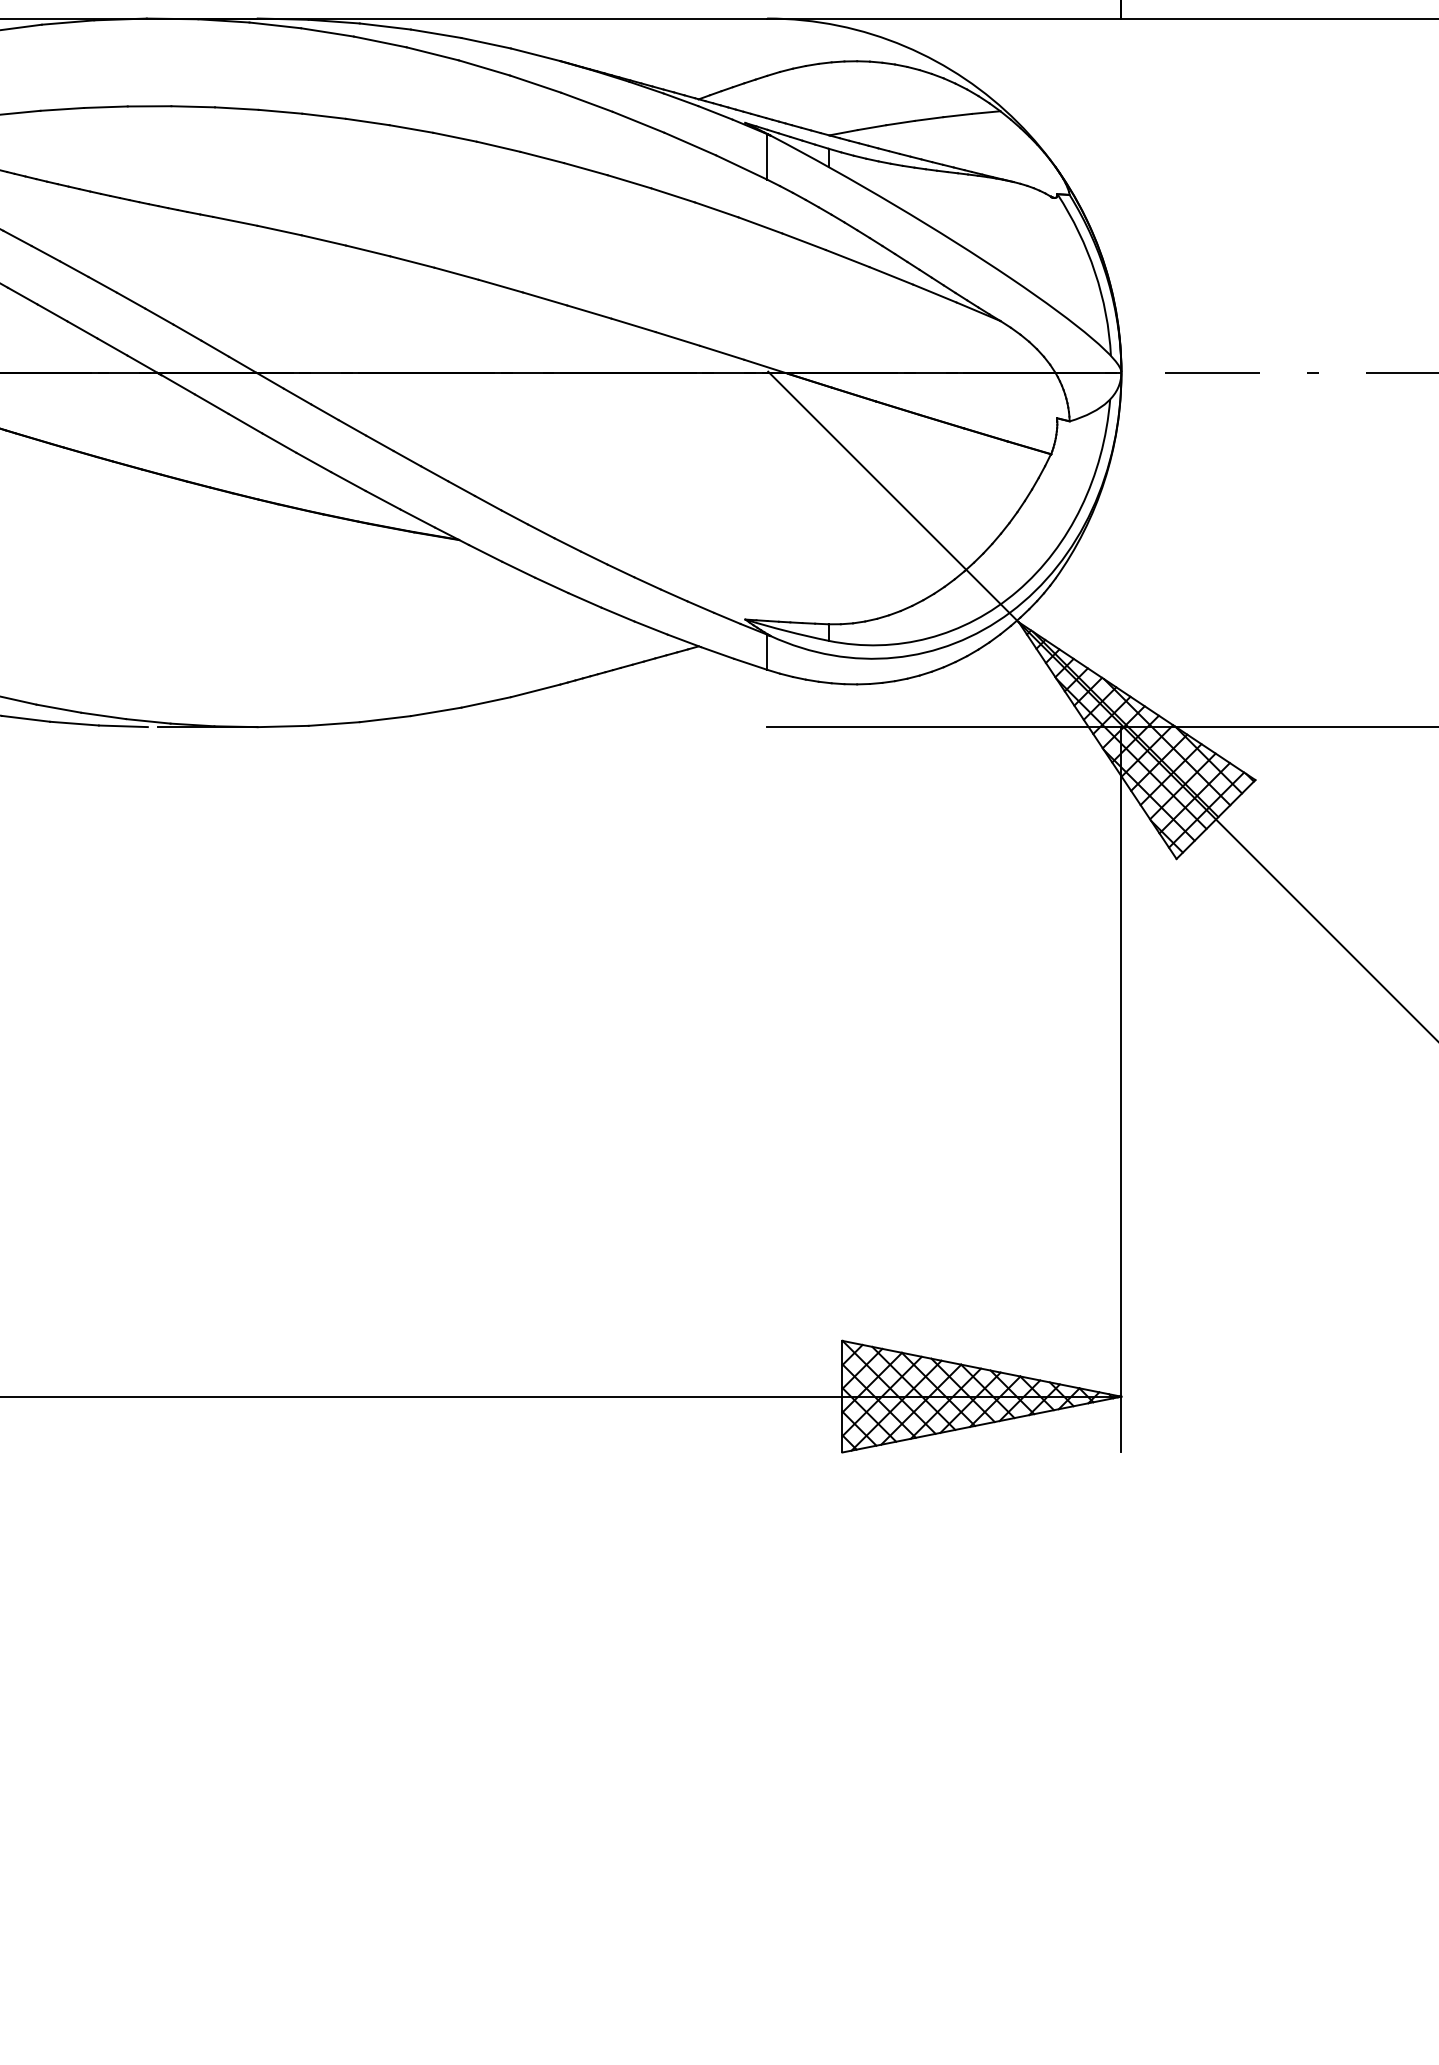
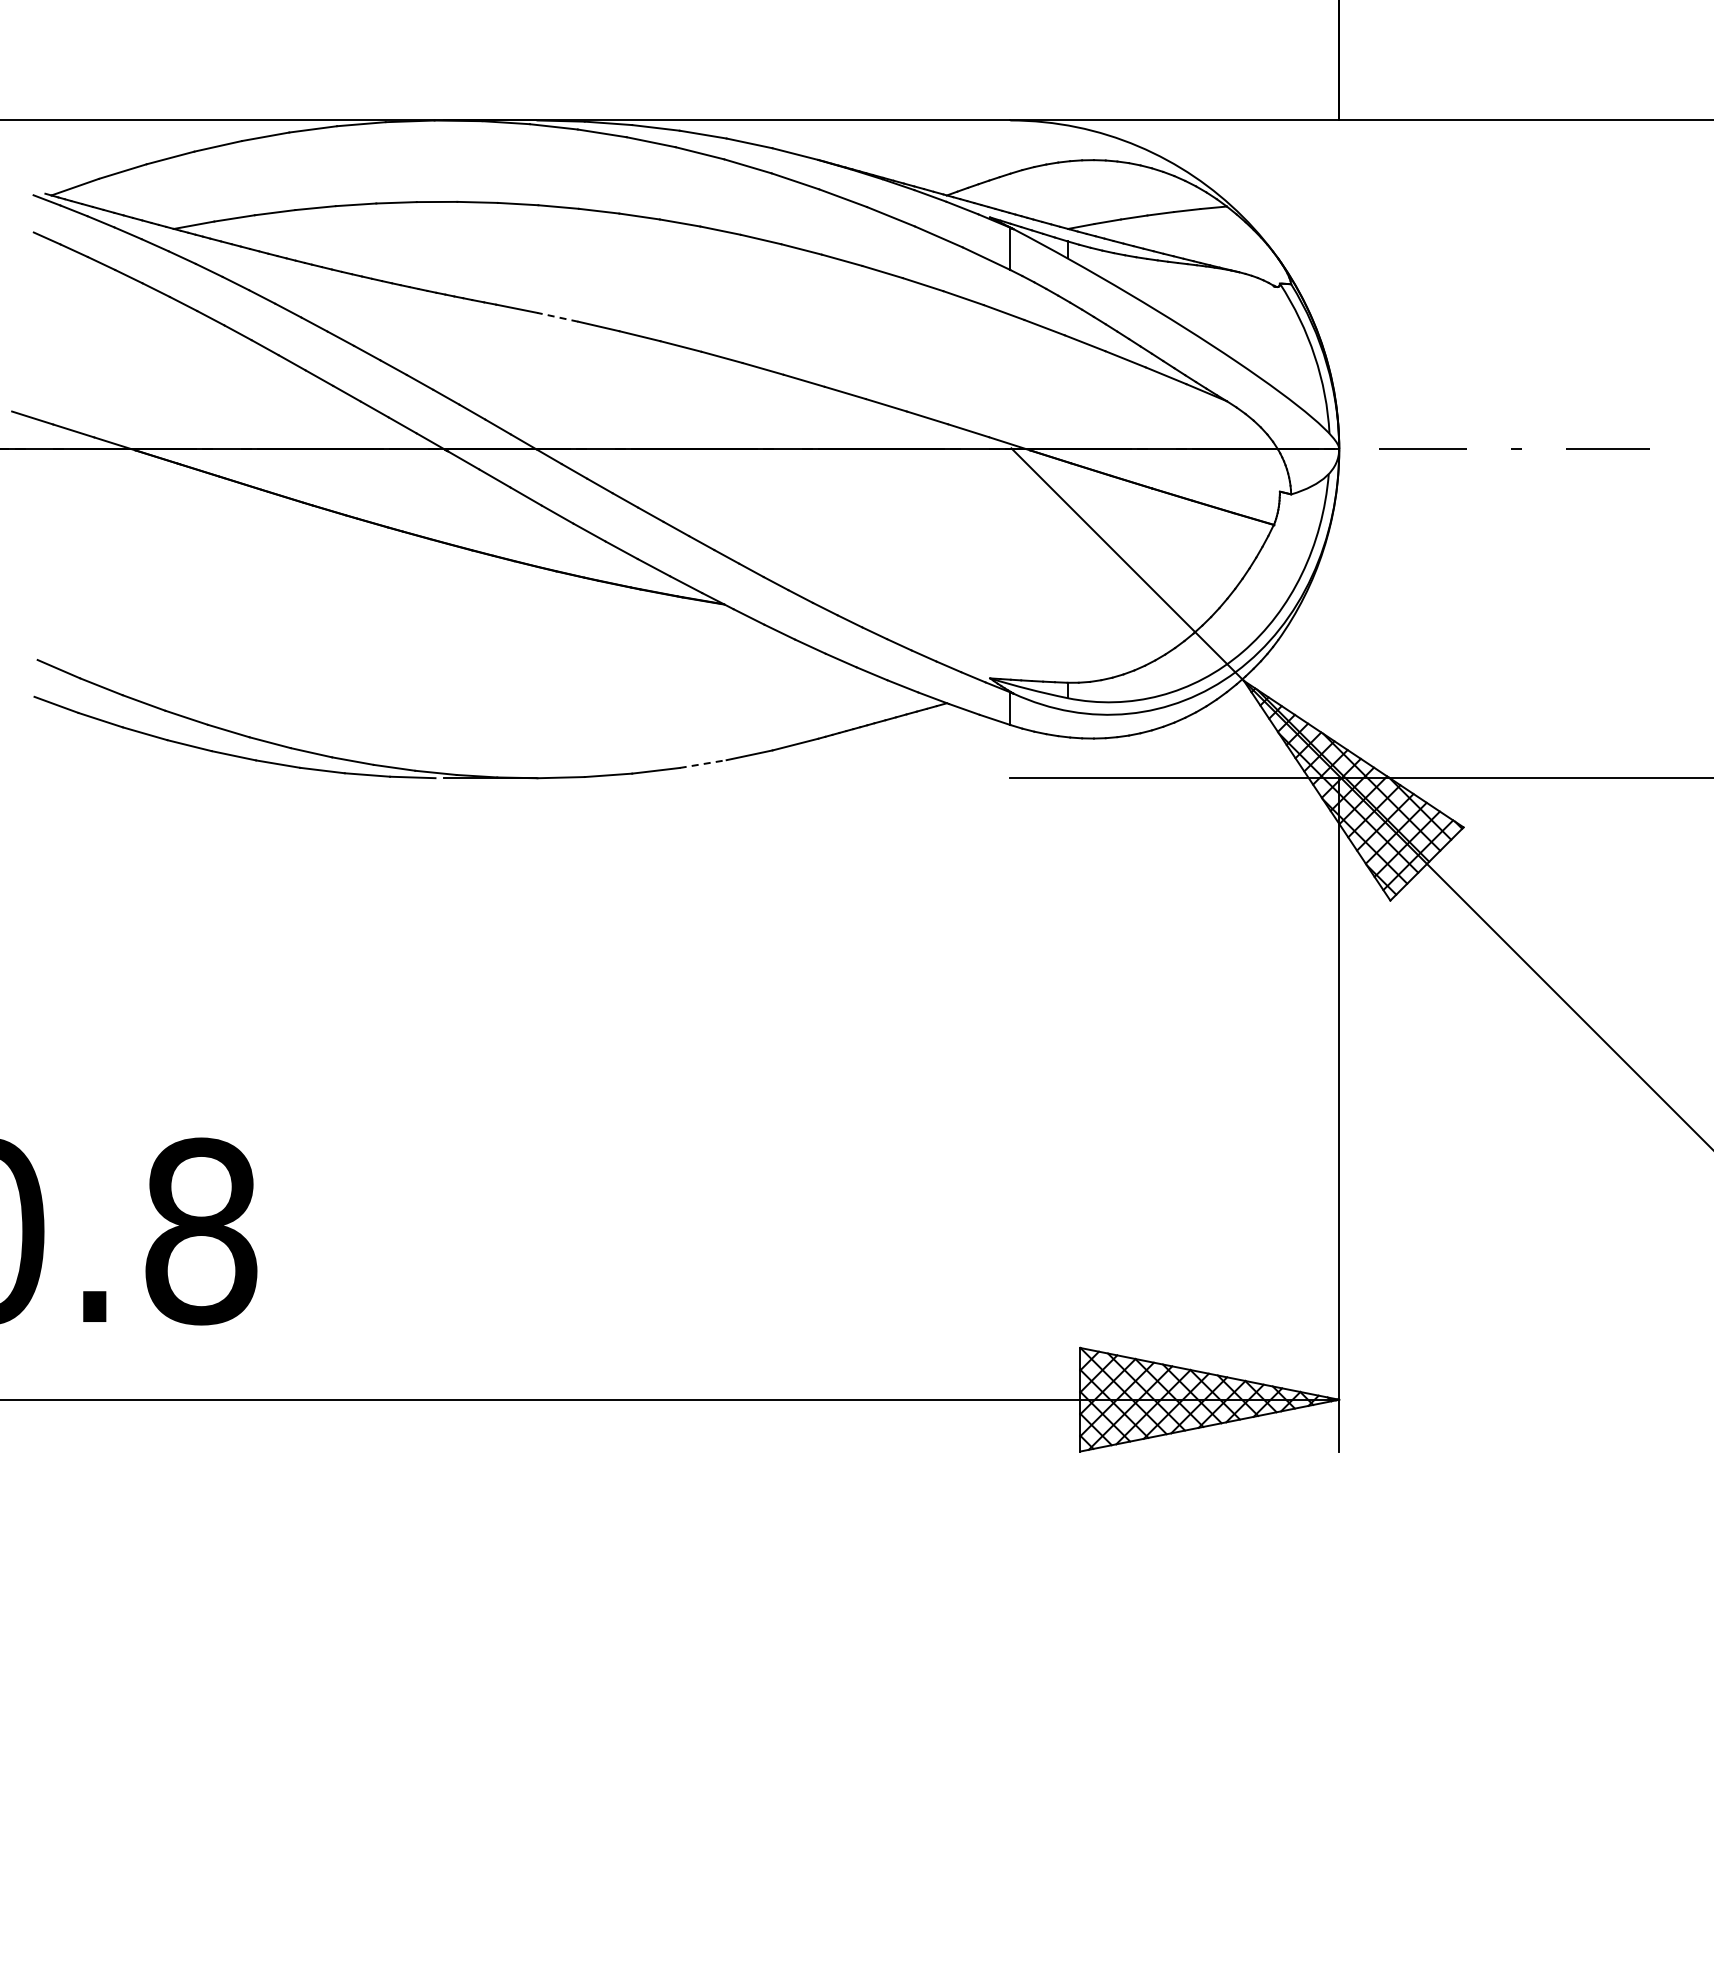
line: (279, 230) -> (557, 317), solid -> dashed
line: (436, 712) -> (703, 764), solid -> dashed

